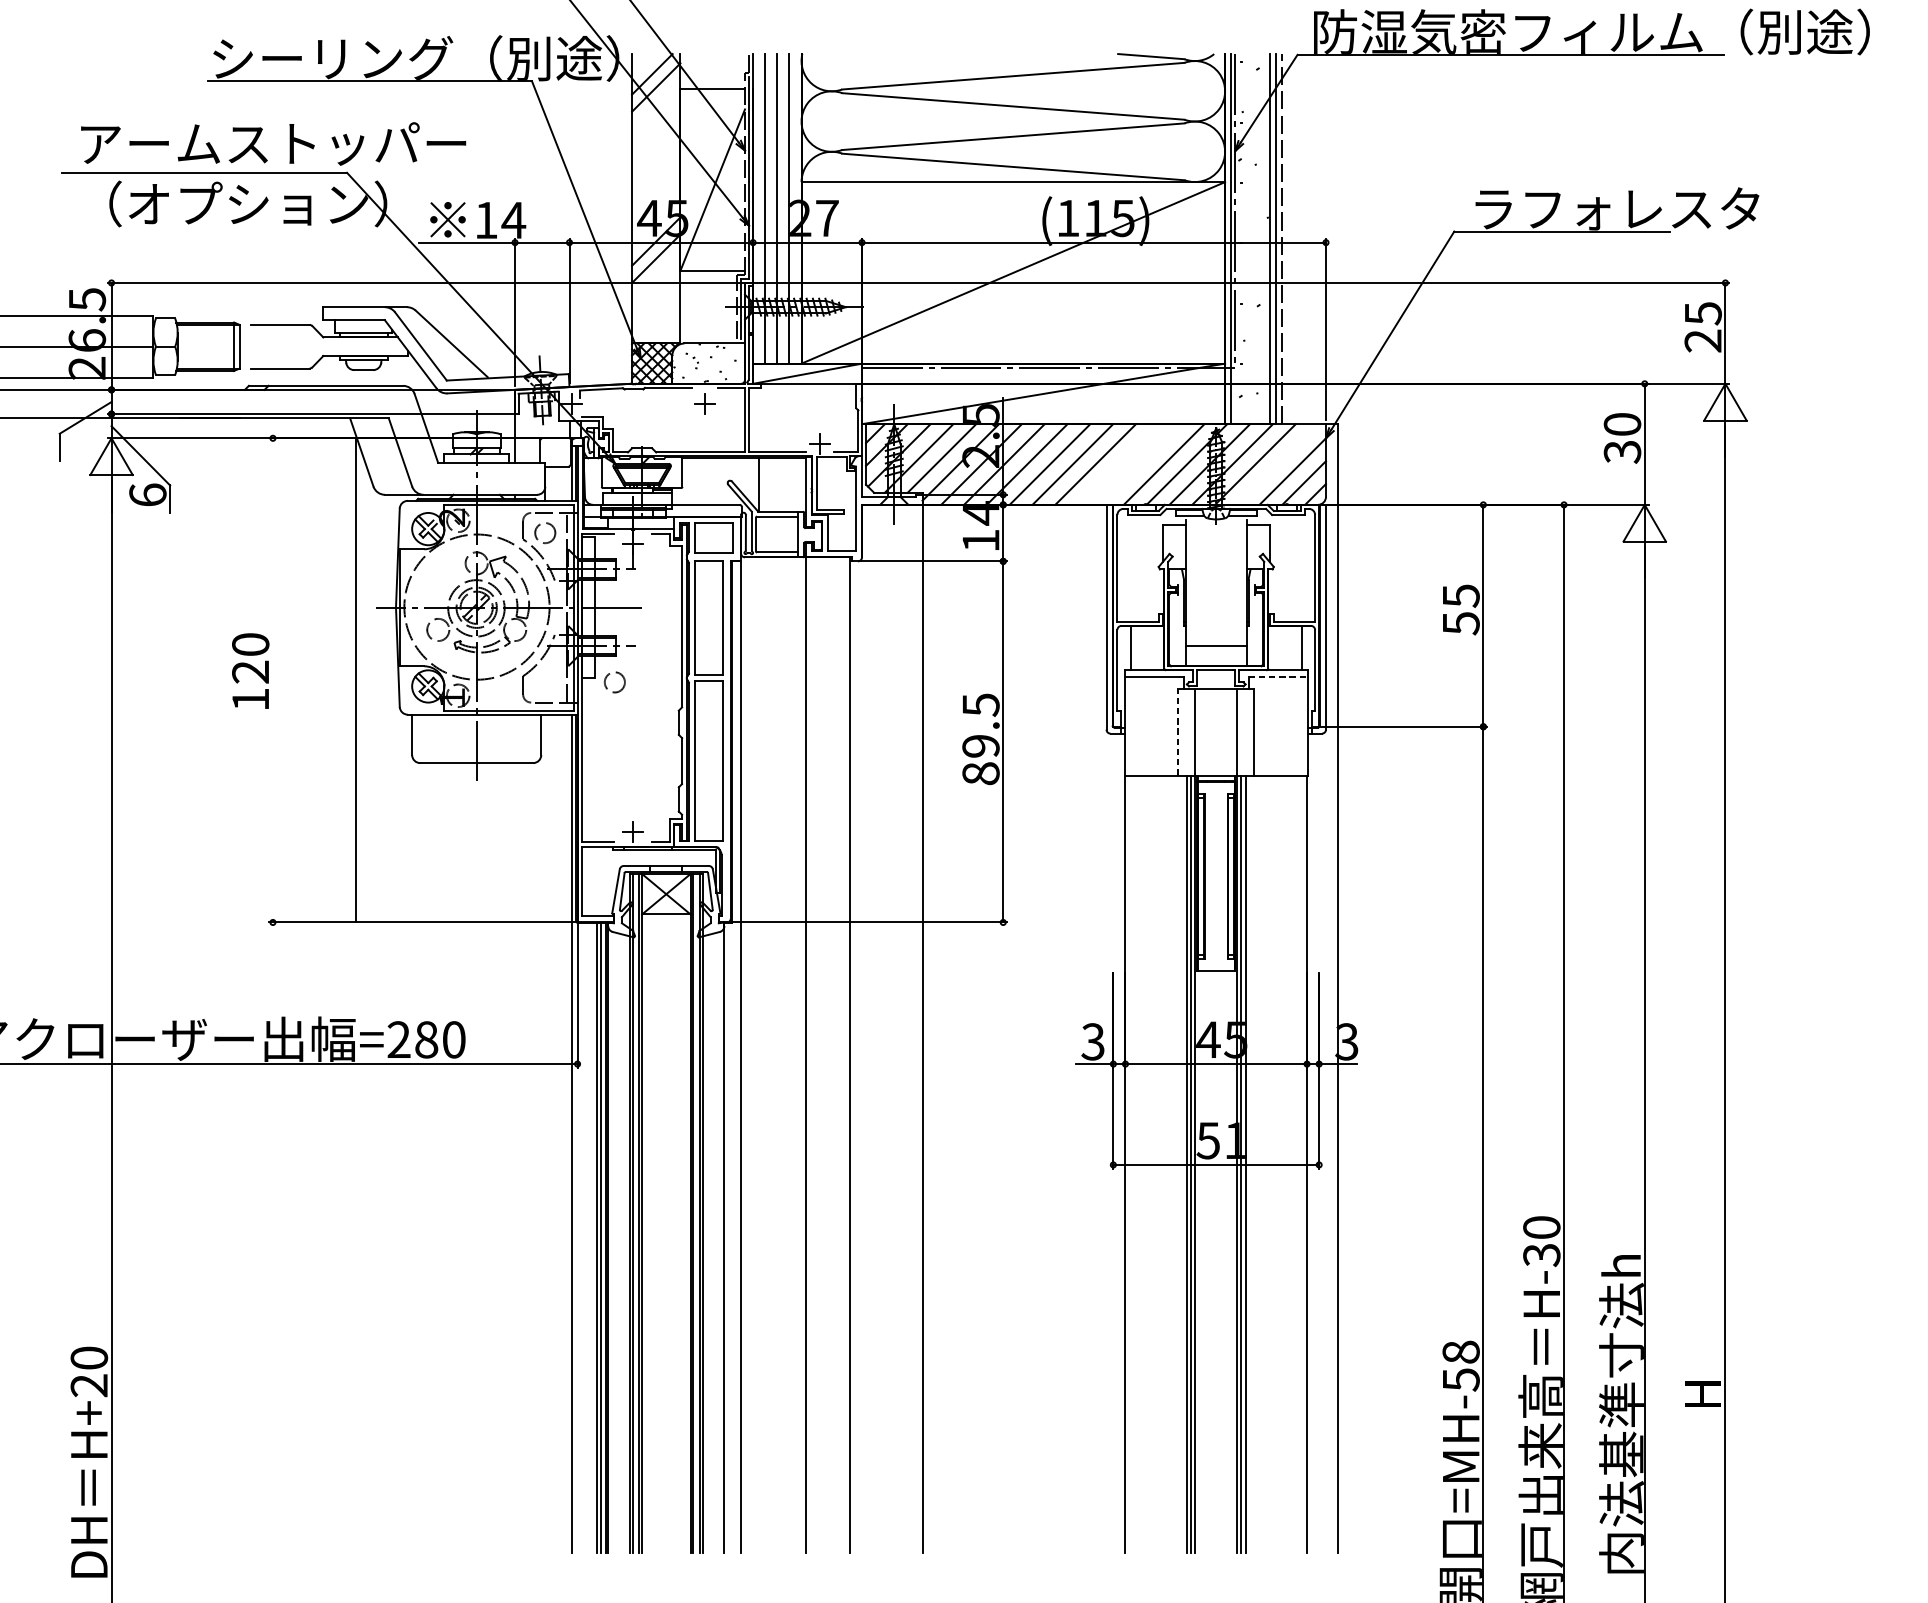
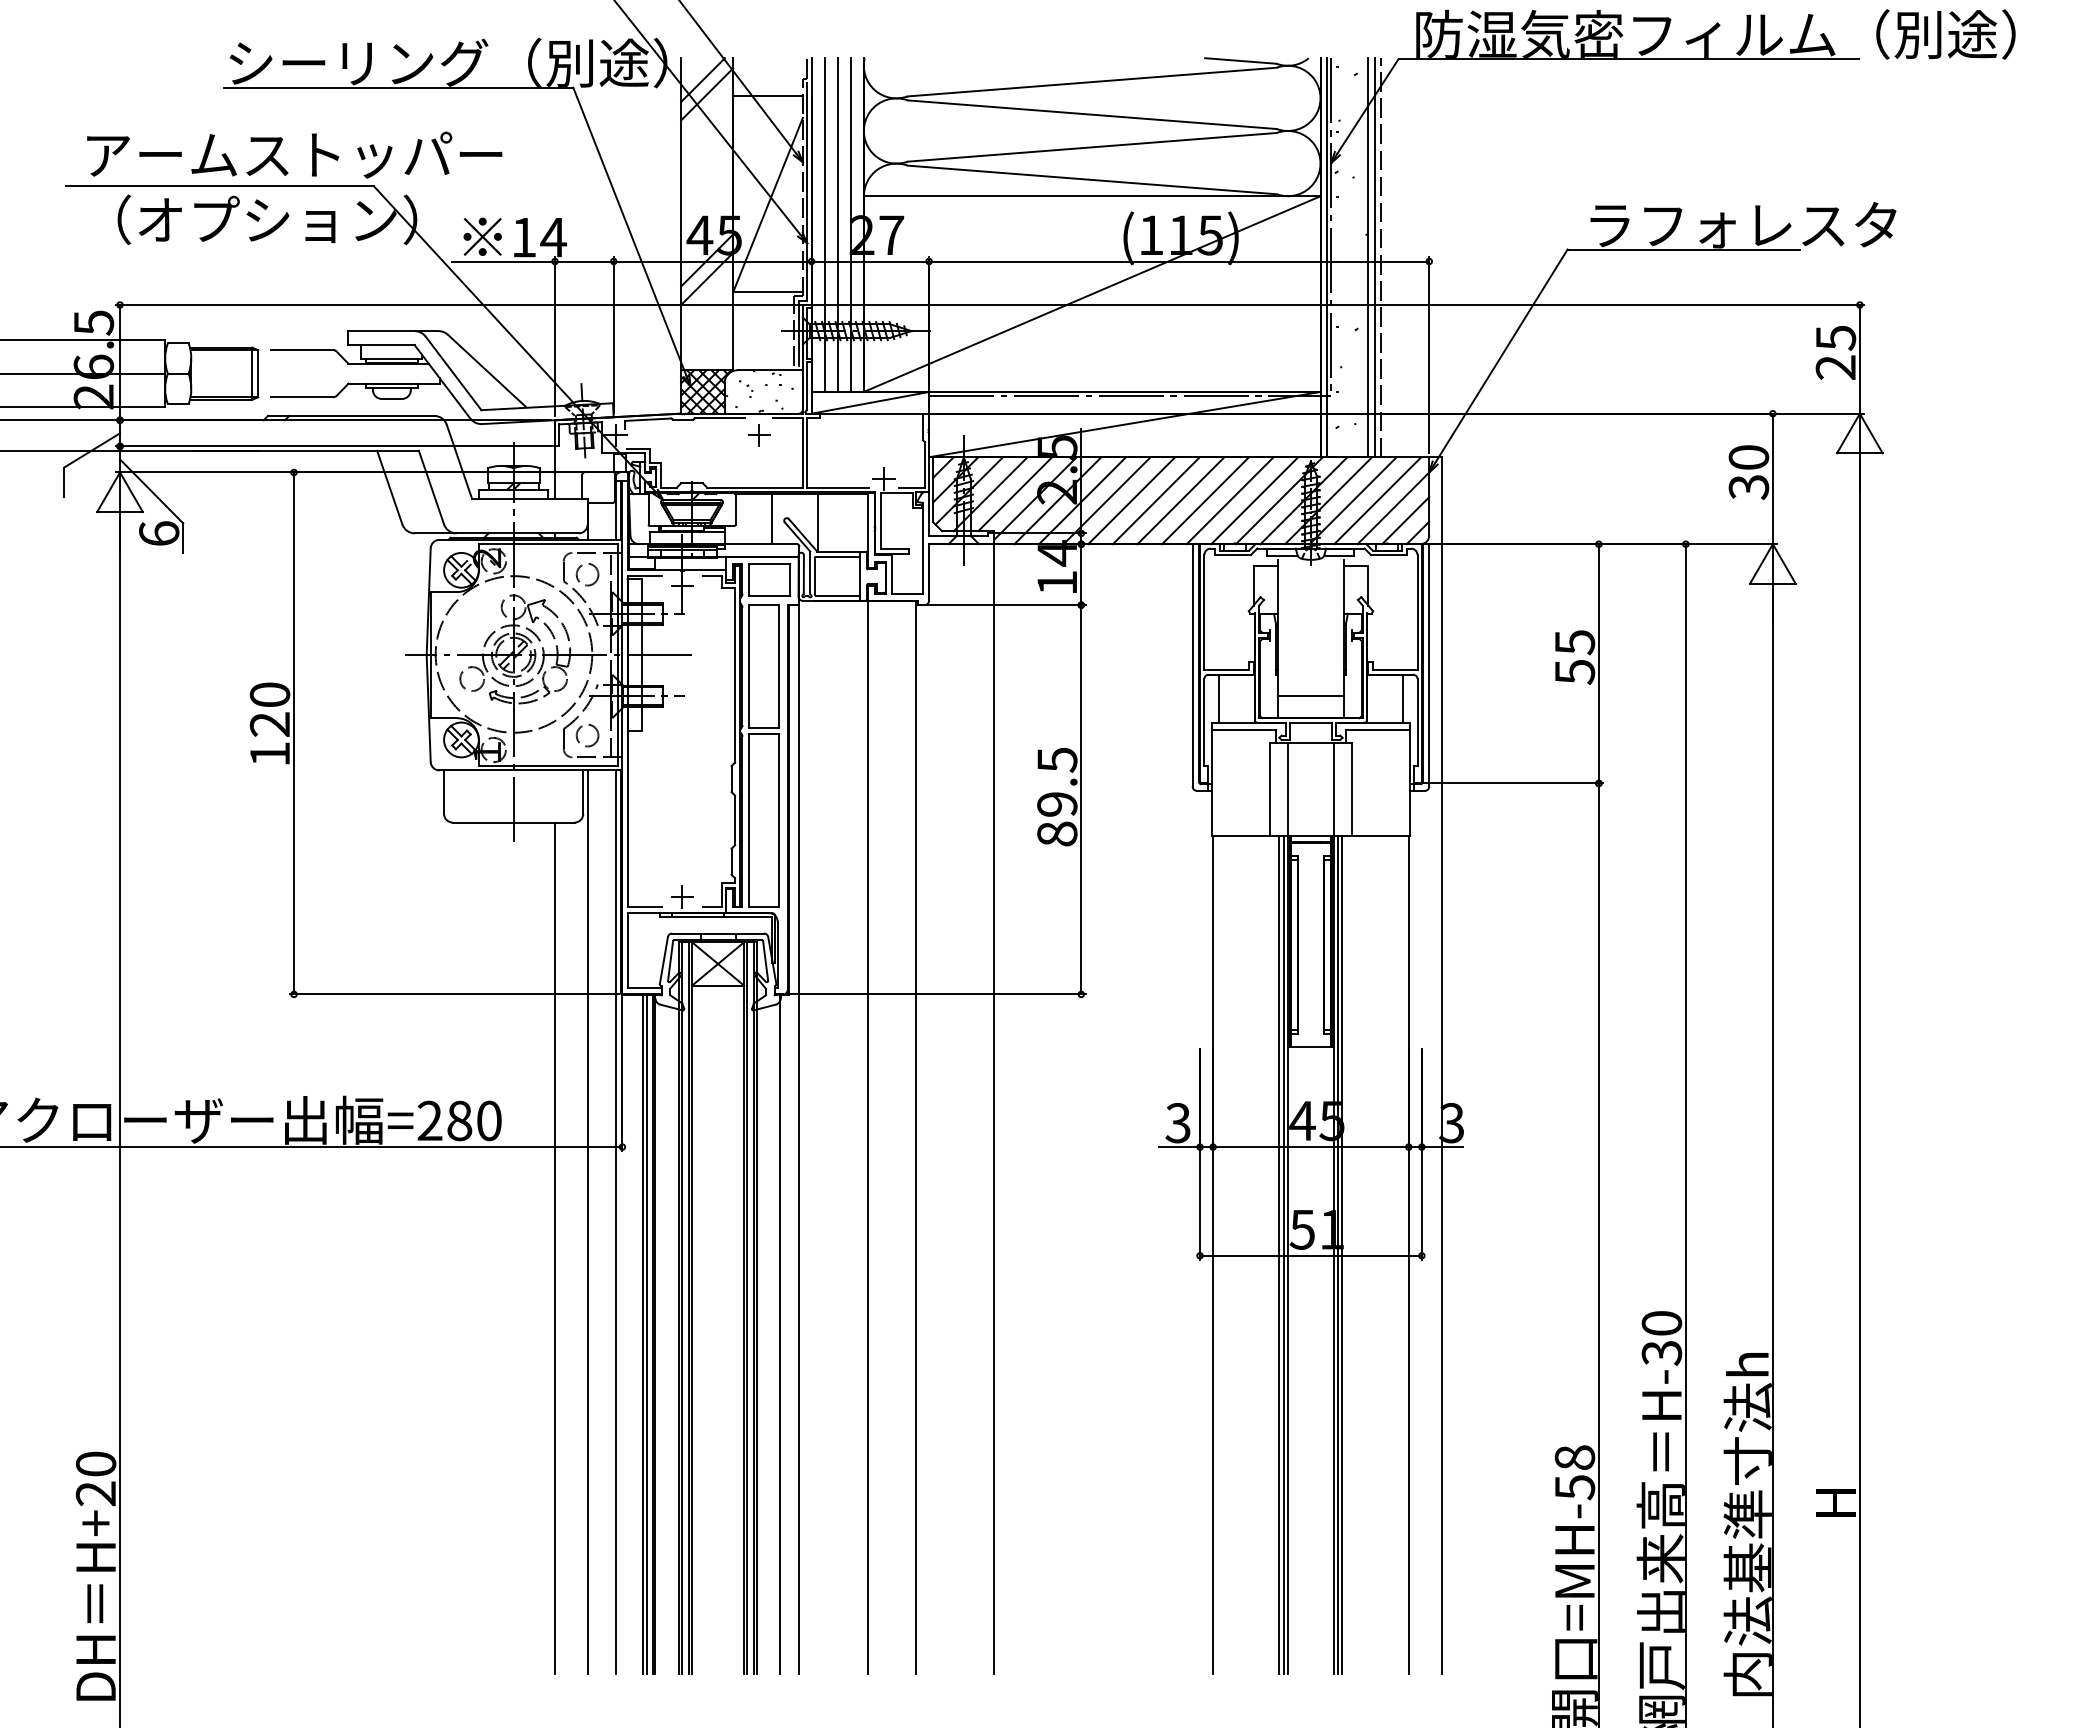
line: (1118, 464) -> (1205, 500), added
line: (1140, 464) -> (1229, 500), added
line: (1277, 464) -> (1377, 500), added
line: (716, 481) -> (772, 519), added
line: (1277, 676) -> (1377, 729), dashed -> solid
line: (356, 680) -> (294, 733), moved
circle: (614, 682) -> (587, 735), moved
line: (1177, 732) -> (1269, 789), dashed -> solid
line: (545, 1134) -> (587, 1222), added
line: (514, 1158) -> (554, 1248), added

